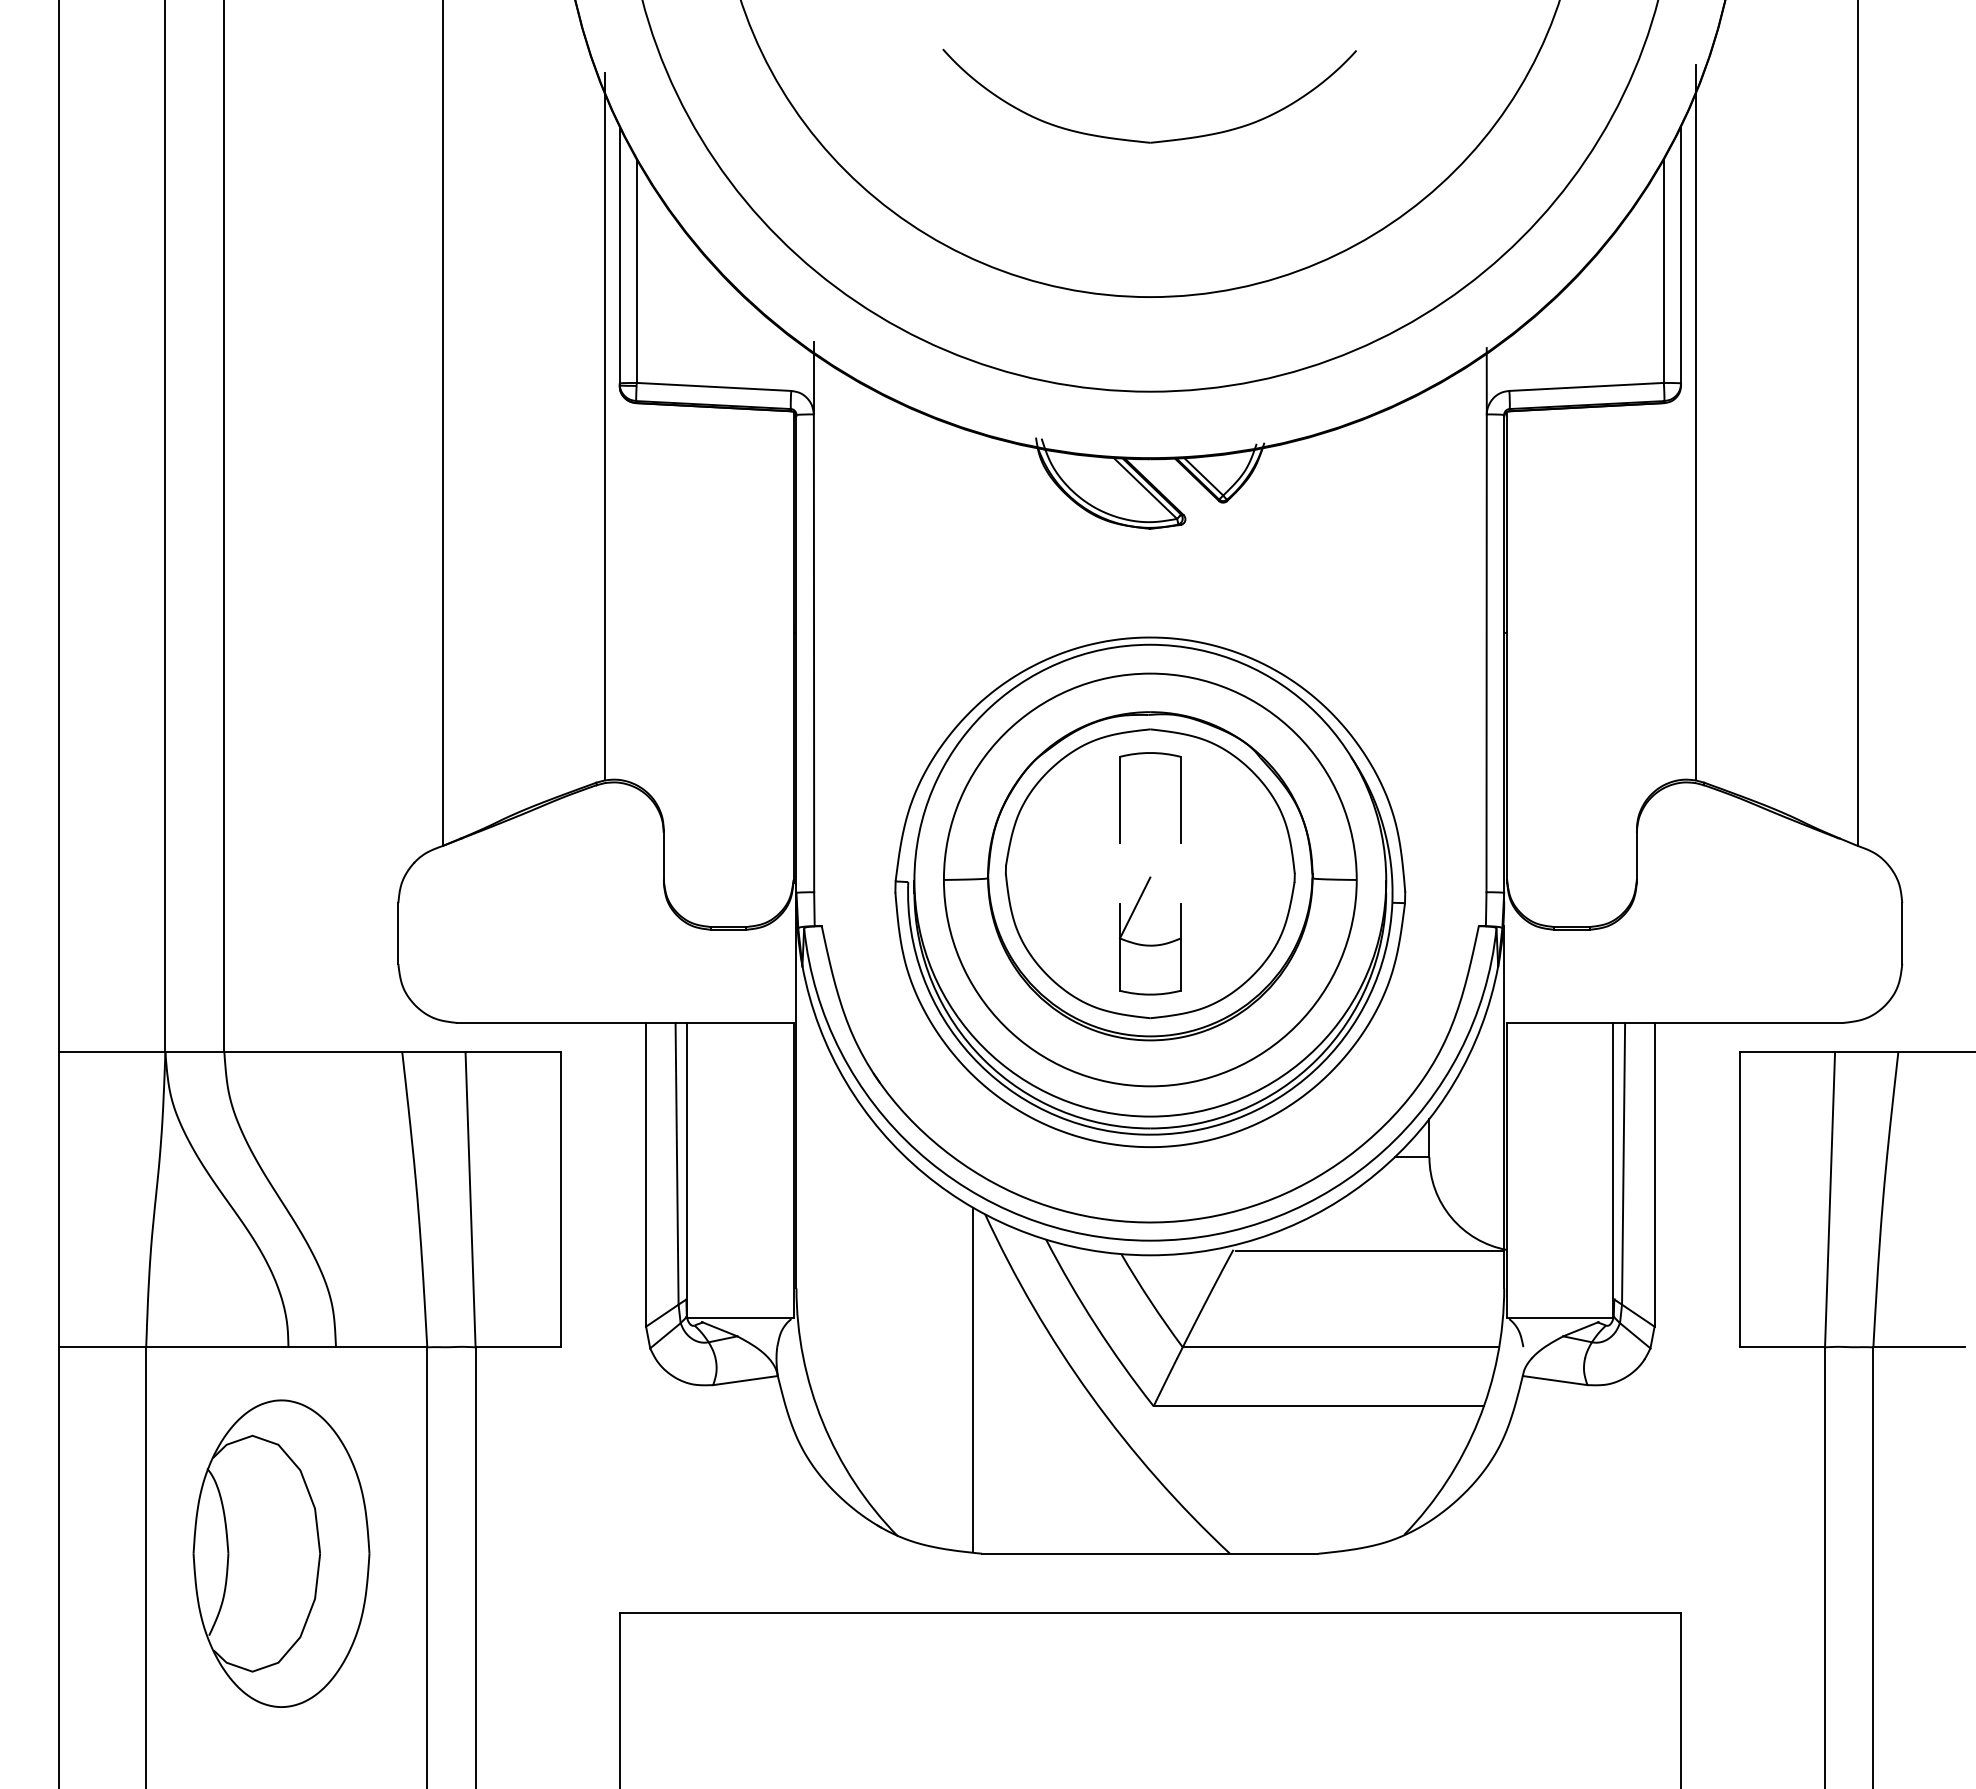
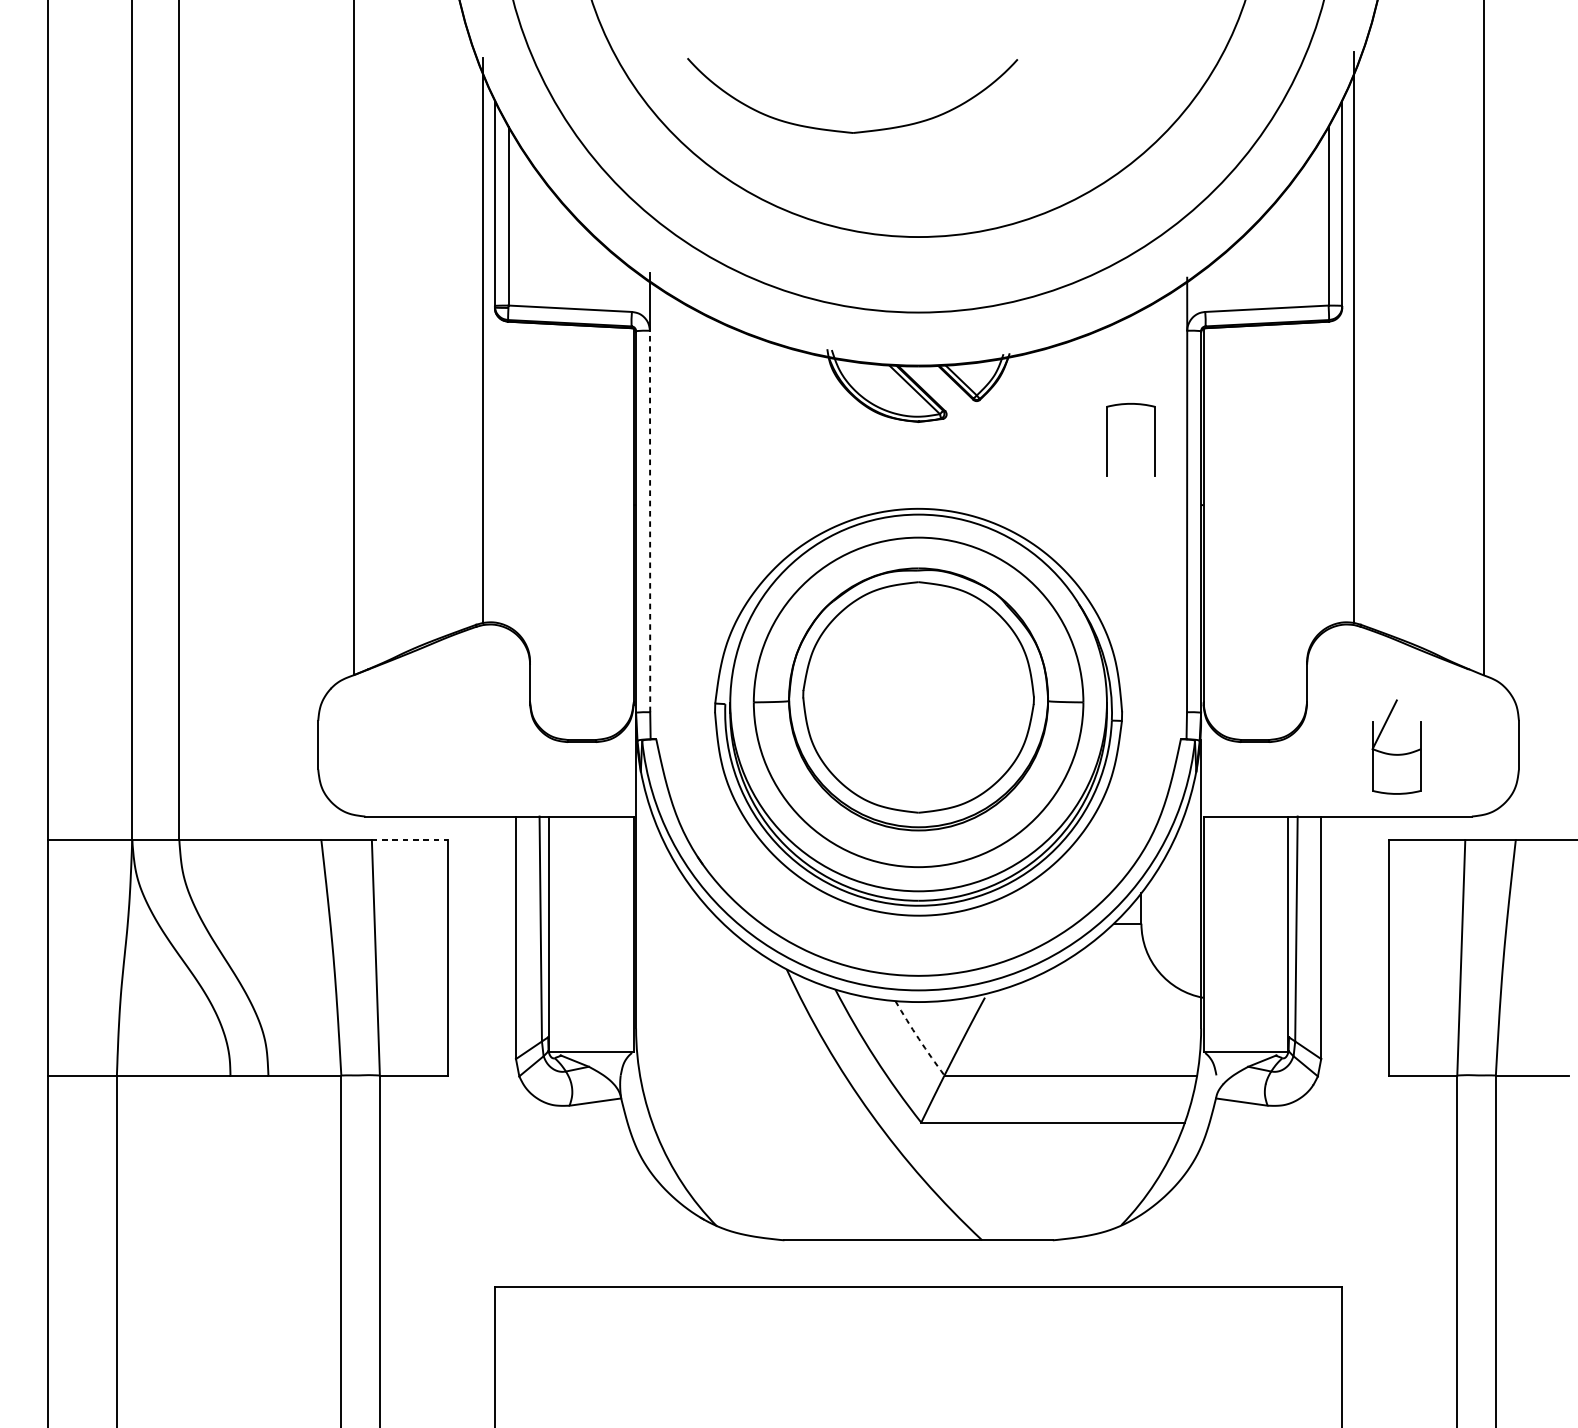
part: (1140, 140) -> (845, 131), moved
line: (814, 653) -> (650, 521), solid -> dashed
part: (1120, 797) -> (1107, 439), moved
part: (1150, 944) -> (1396, 753), moved
line: (513, 1052) -> (410, 840), solid -> dashed
line: (1369, 1251) -> (1093, 999), removed
arc: (1150, 1301) -> (918, 1038), solid -> dashed
line: (973, 1379) -> (777, 1101), removed
part: (281, 1553) -> (224, 1240), removed

